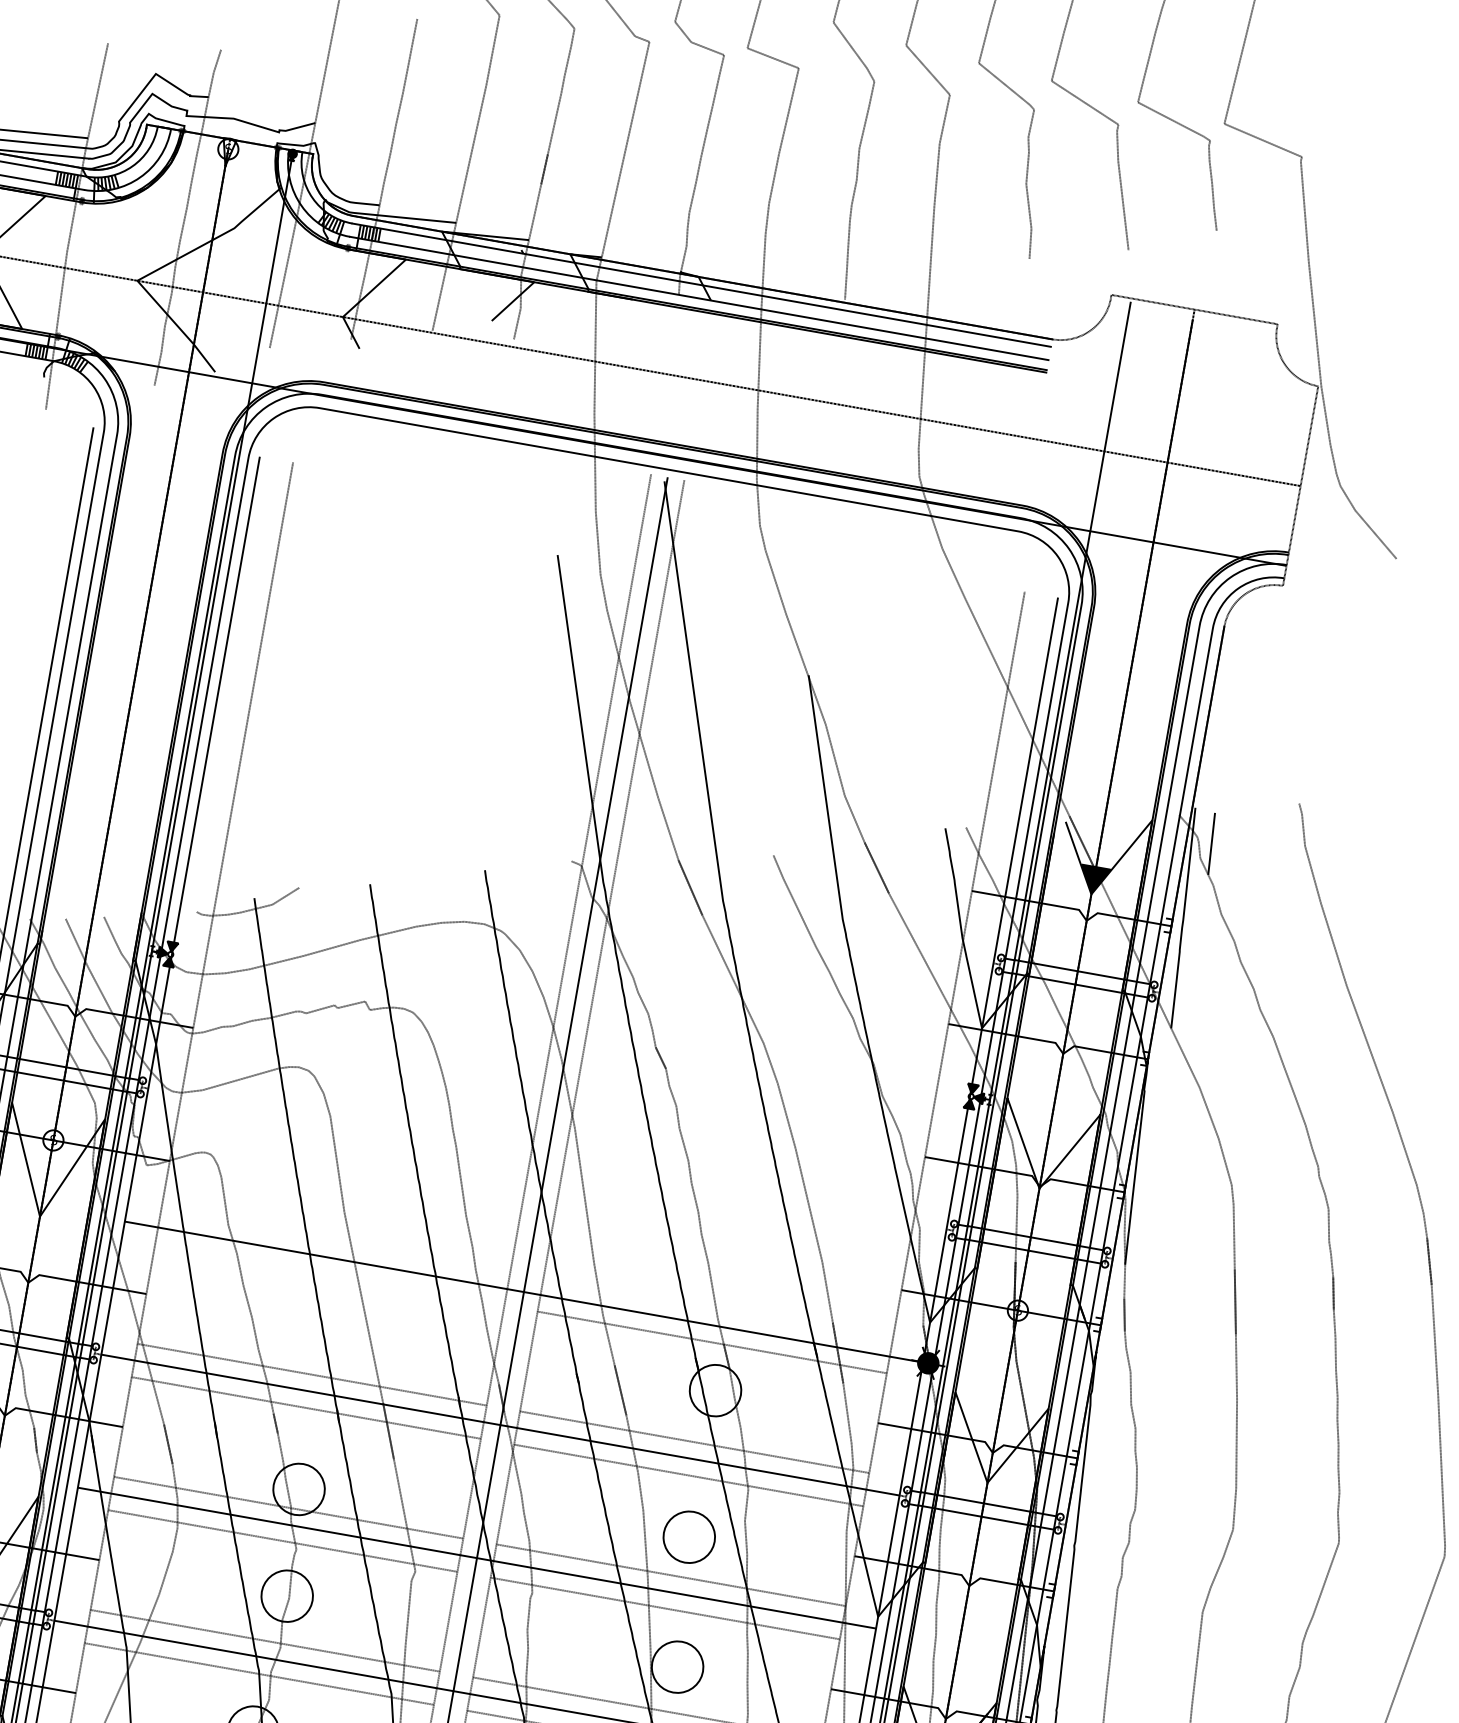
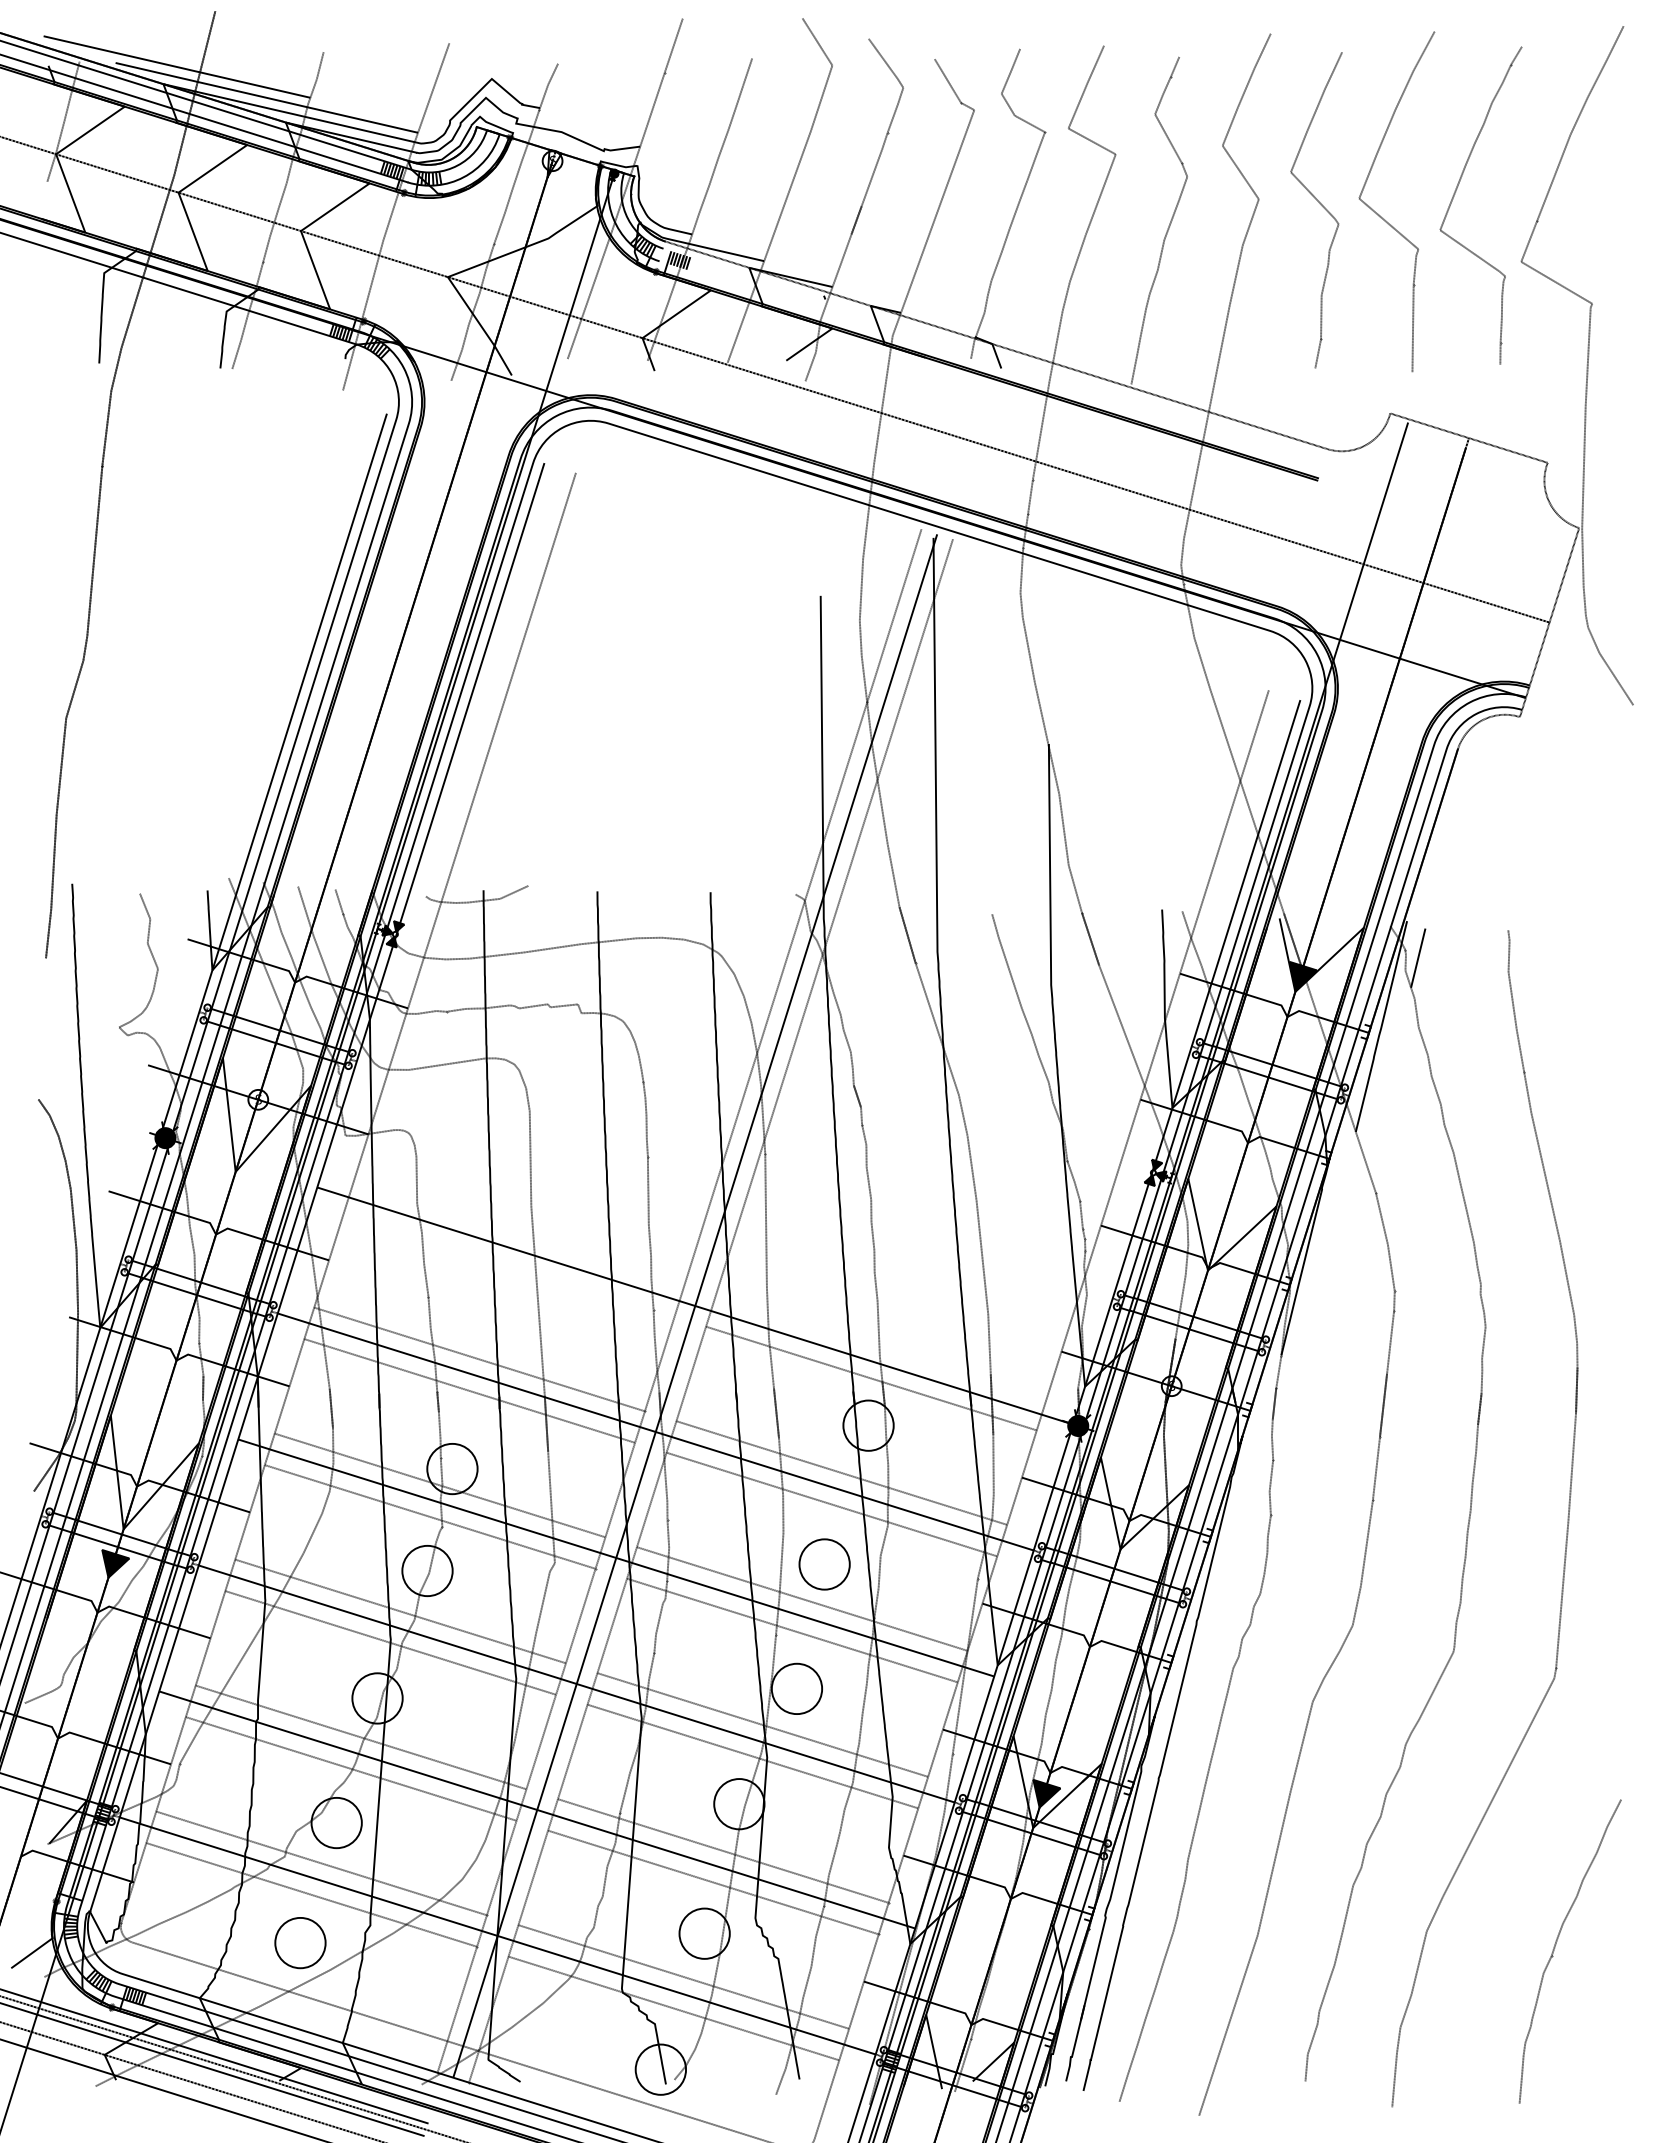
line: (703, 277) -> (996, 345), removed
line: (700, 285) -> (993, 352), removed
line: (699, 297) -> (990, 364), removed

